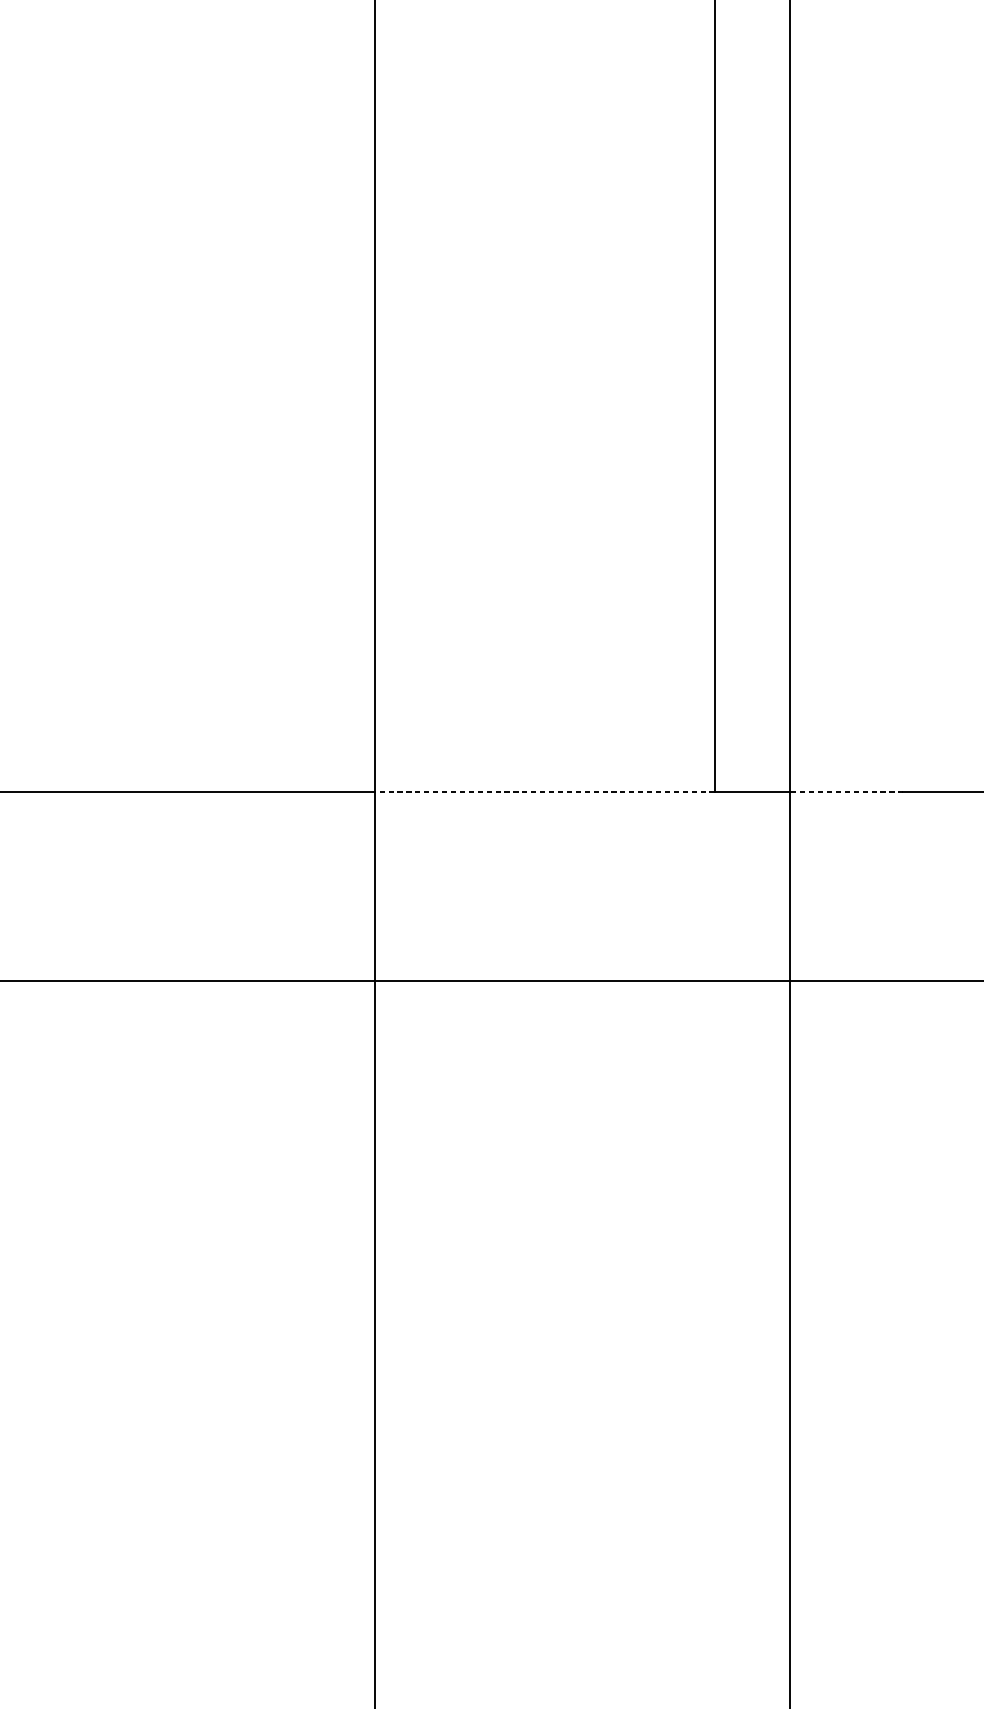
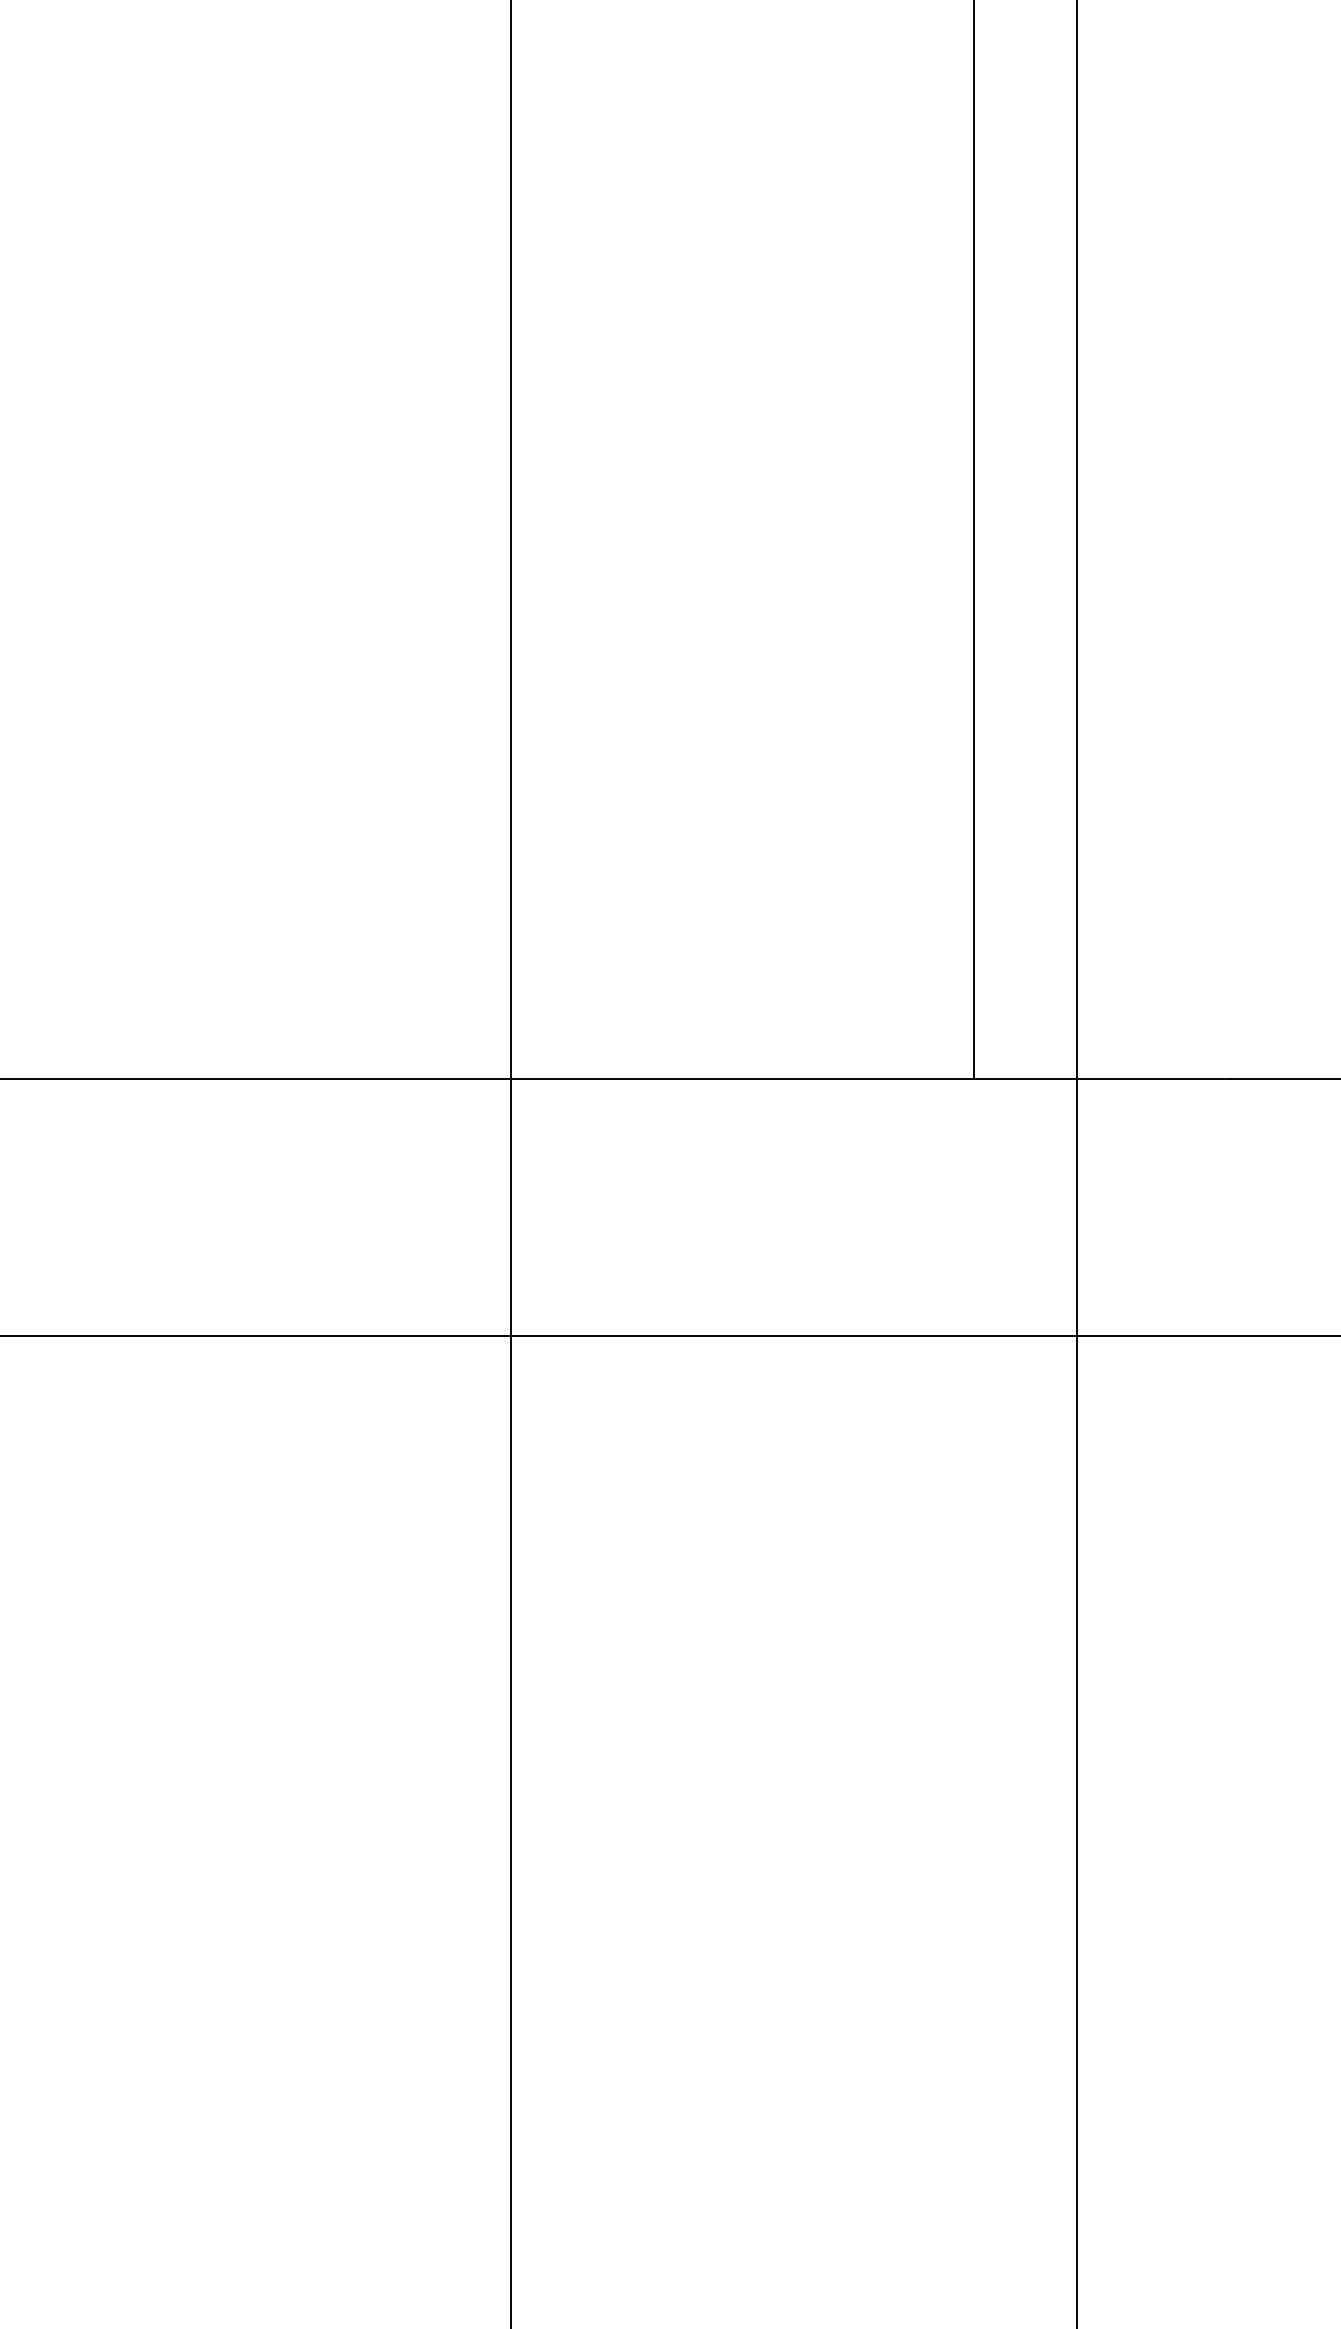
line: (544, 791) -> (742, 1078), dashed -> solid
line: (846, 791) -> (1153, 1078), dashed -> solid

